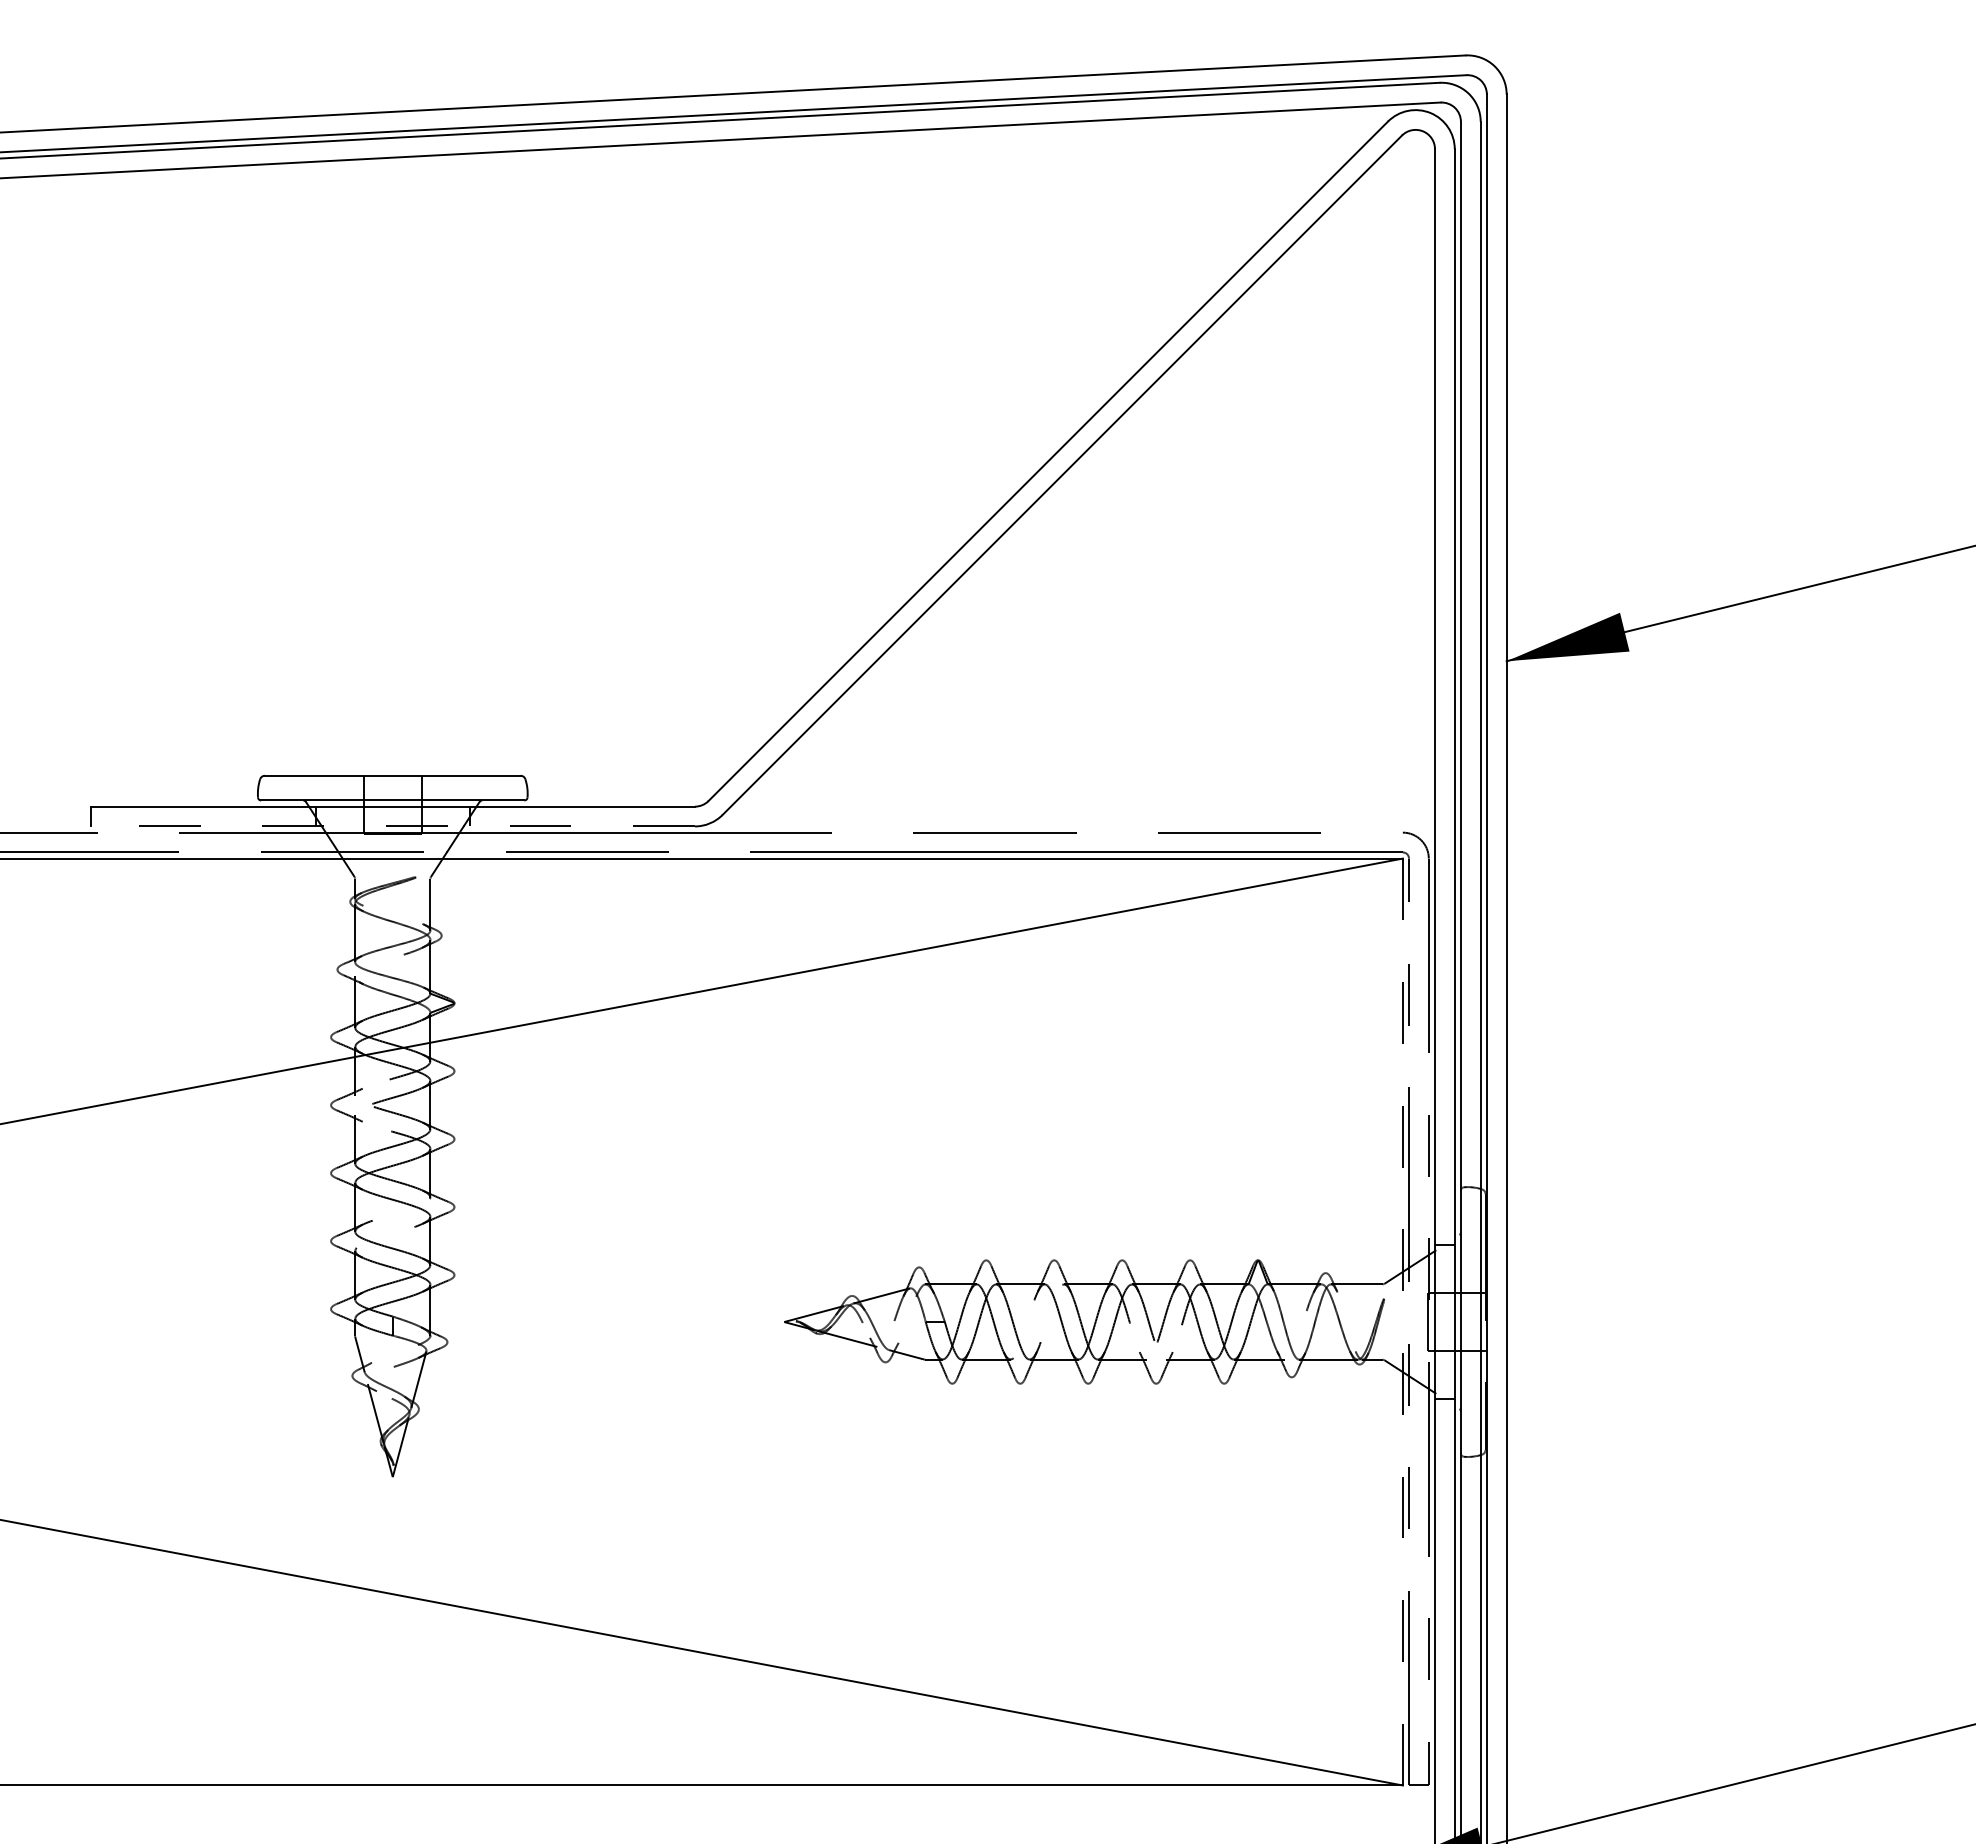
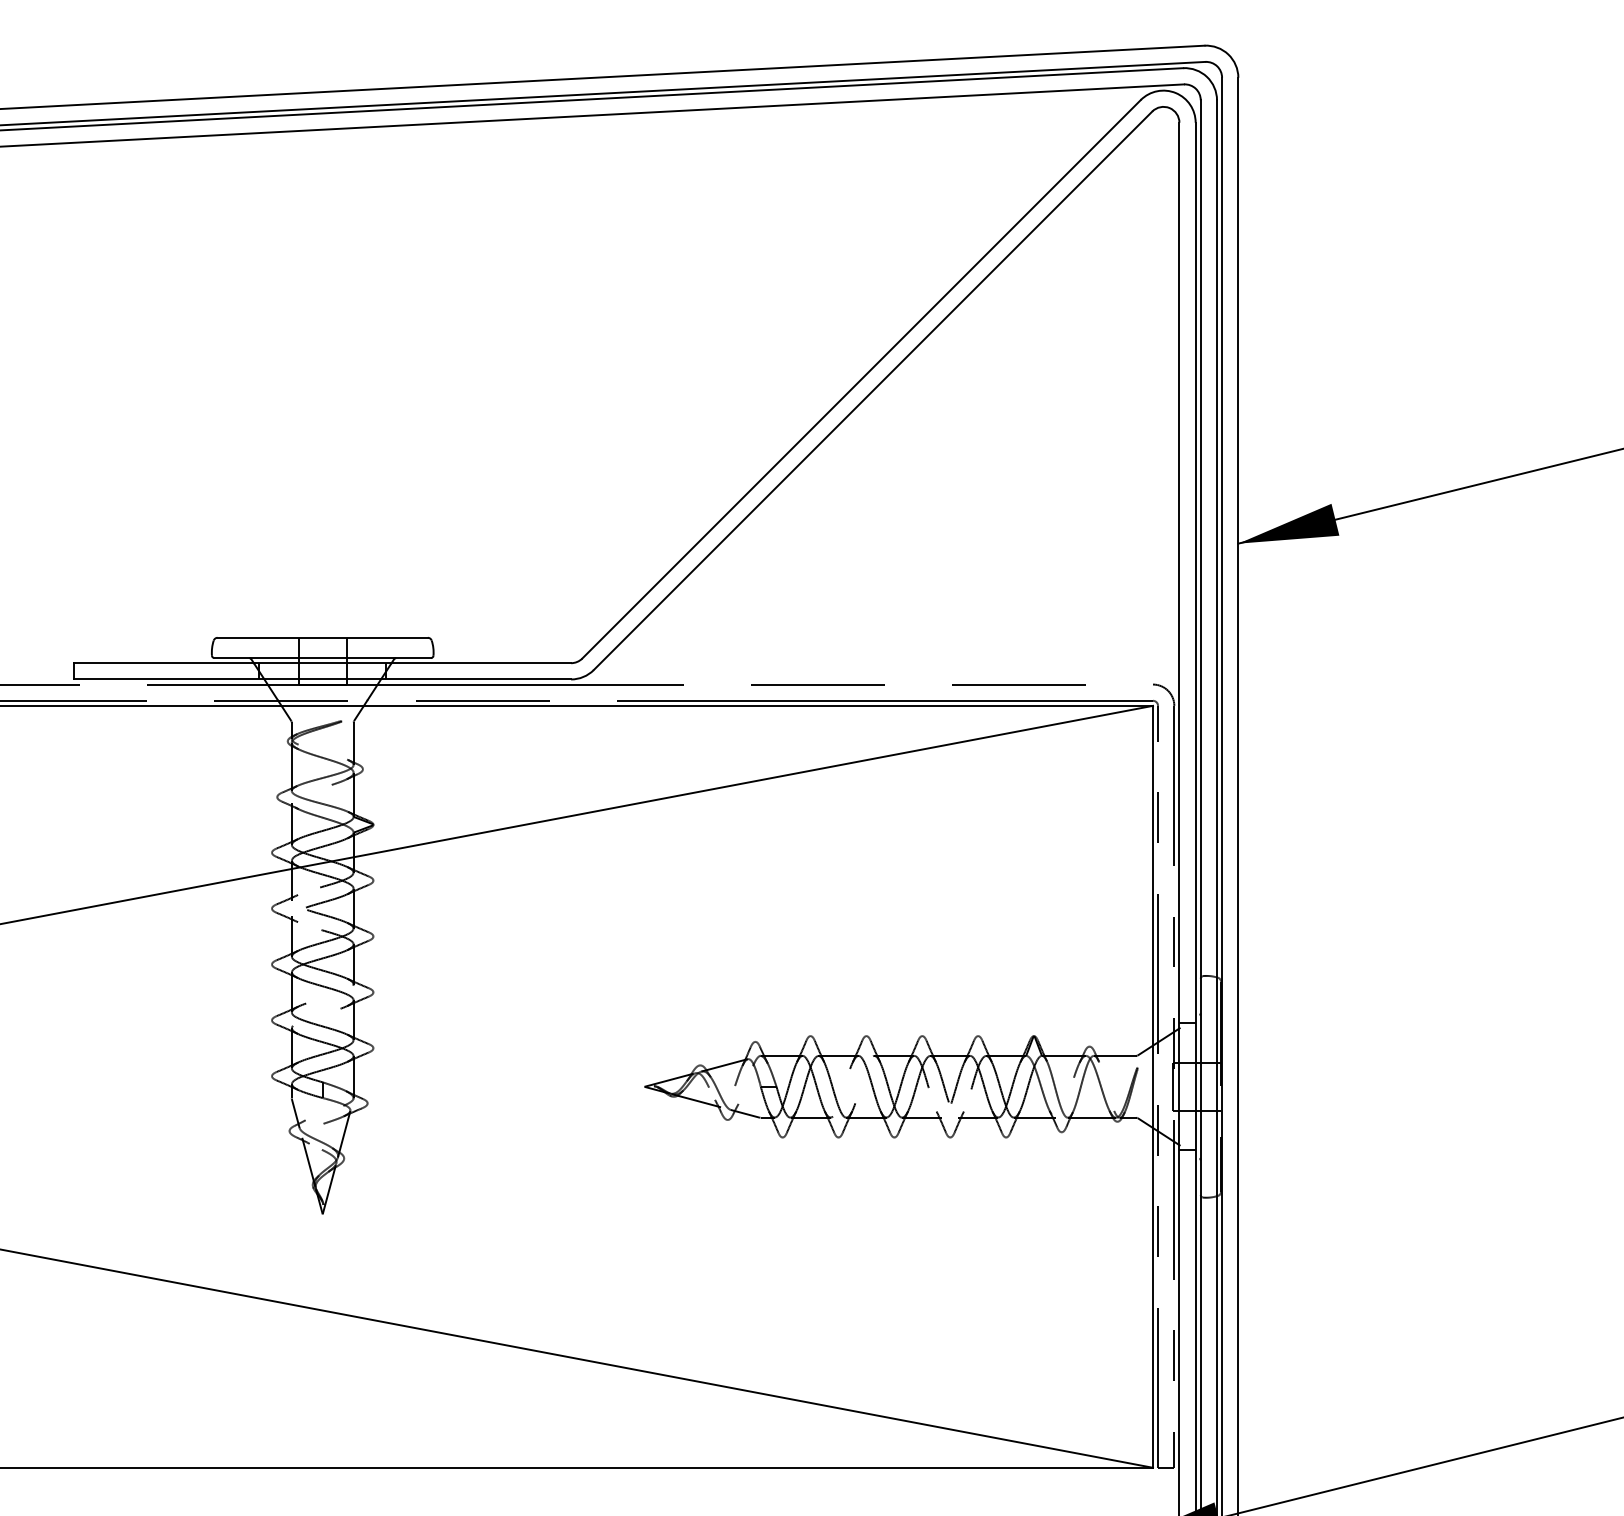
line: (392, 826) -> (322, 679), dashed -> solid
line: (1402, 1322) -> (1152, 1087), dashed -> solid

